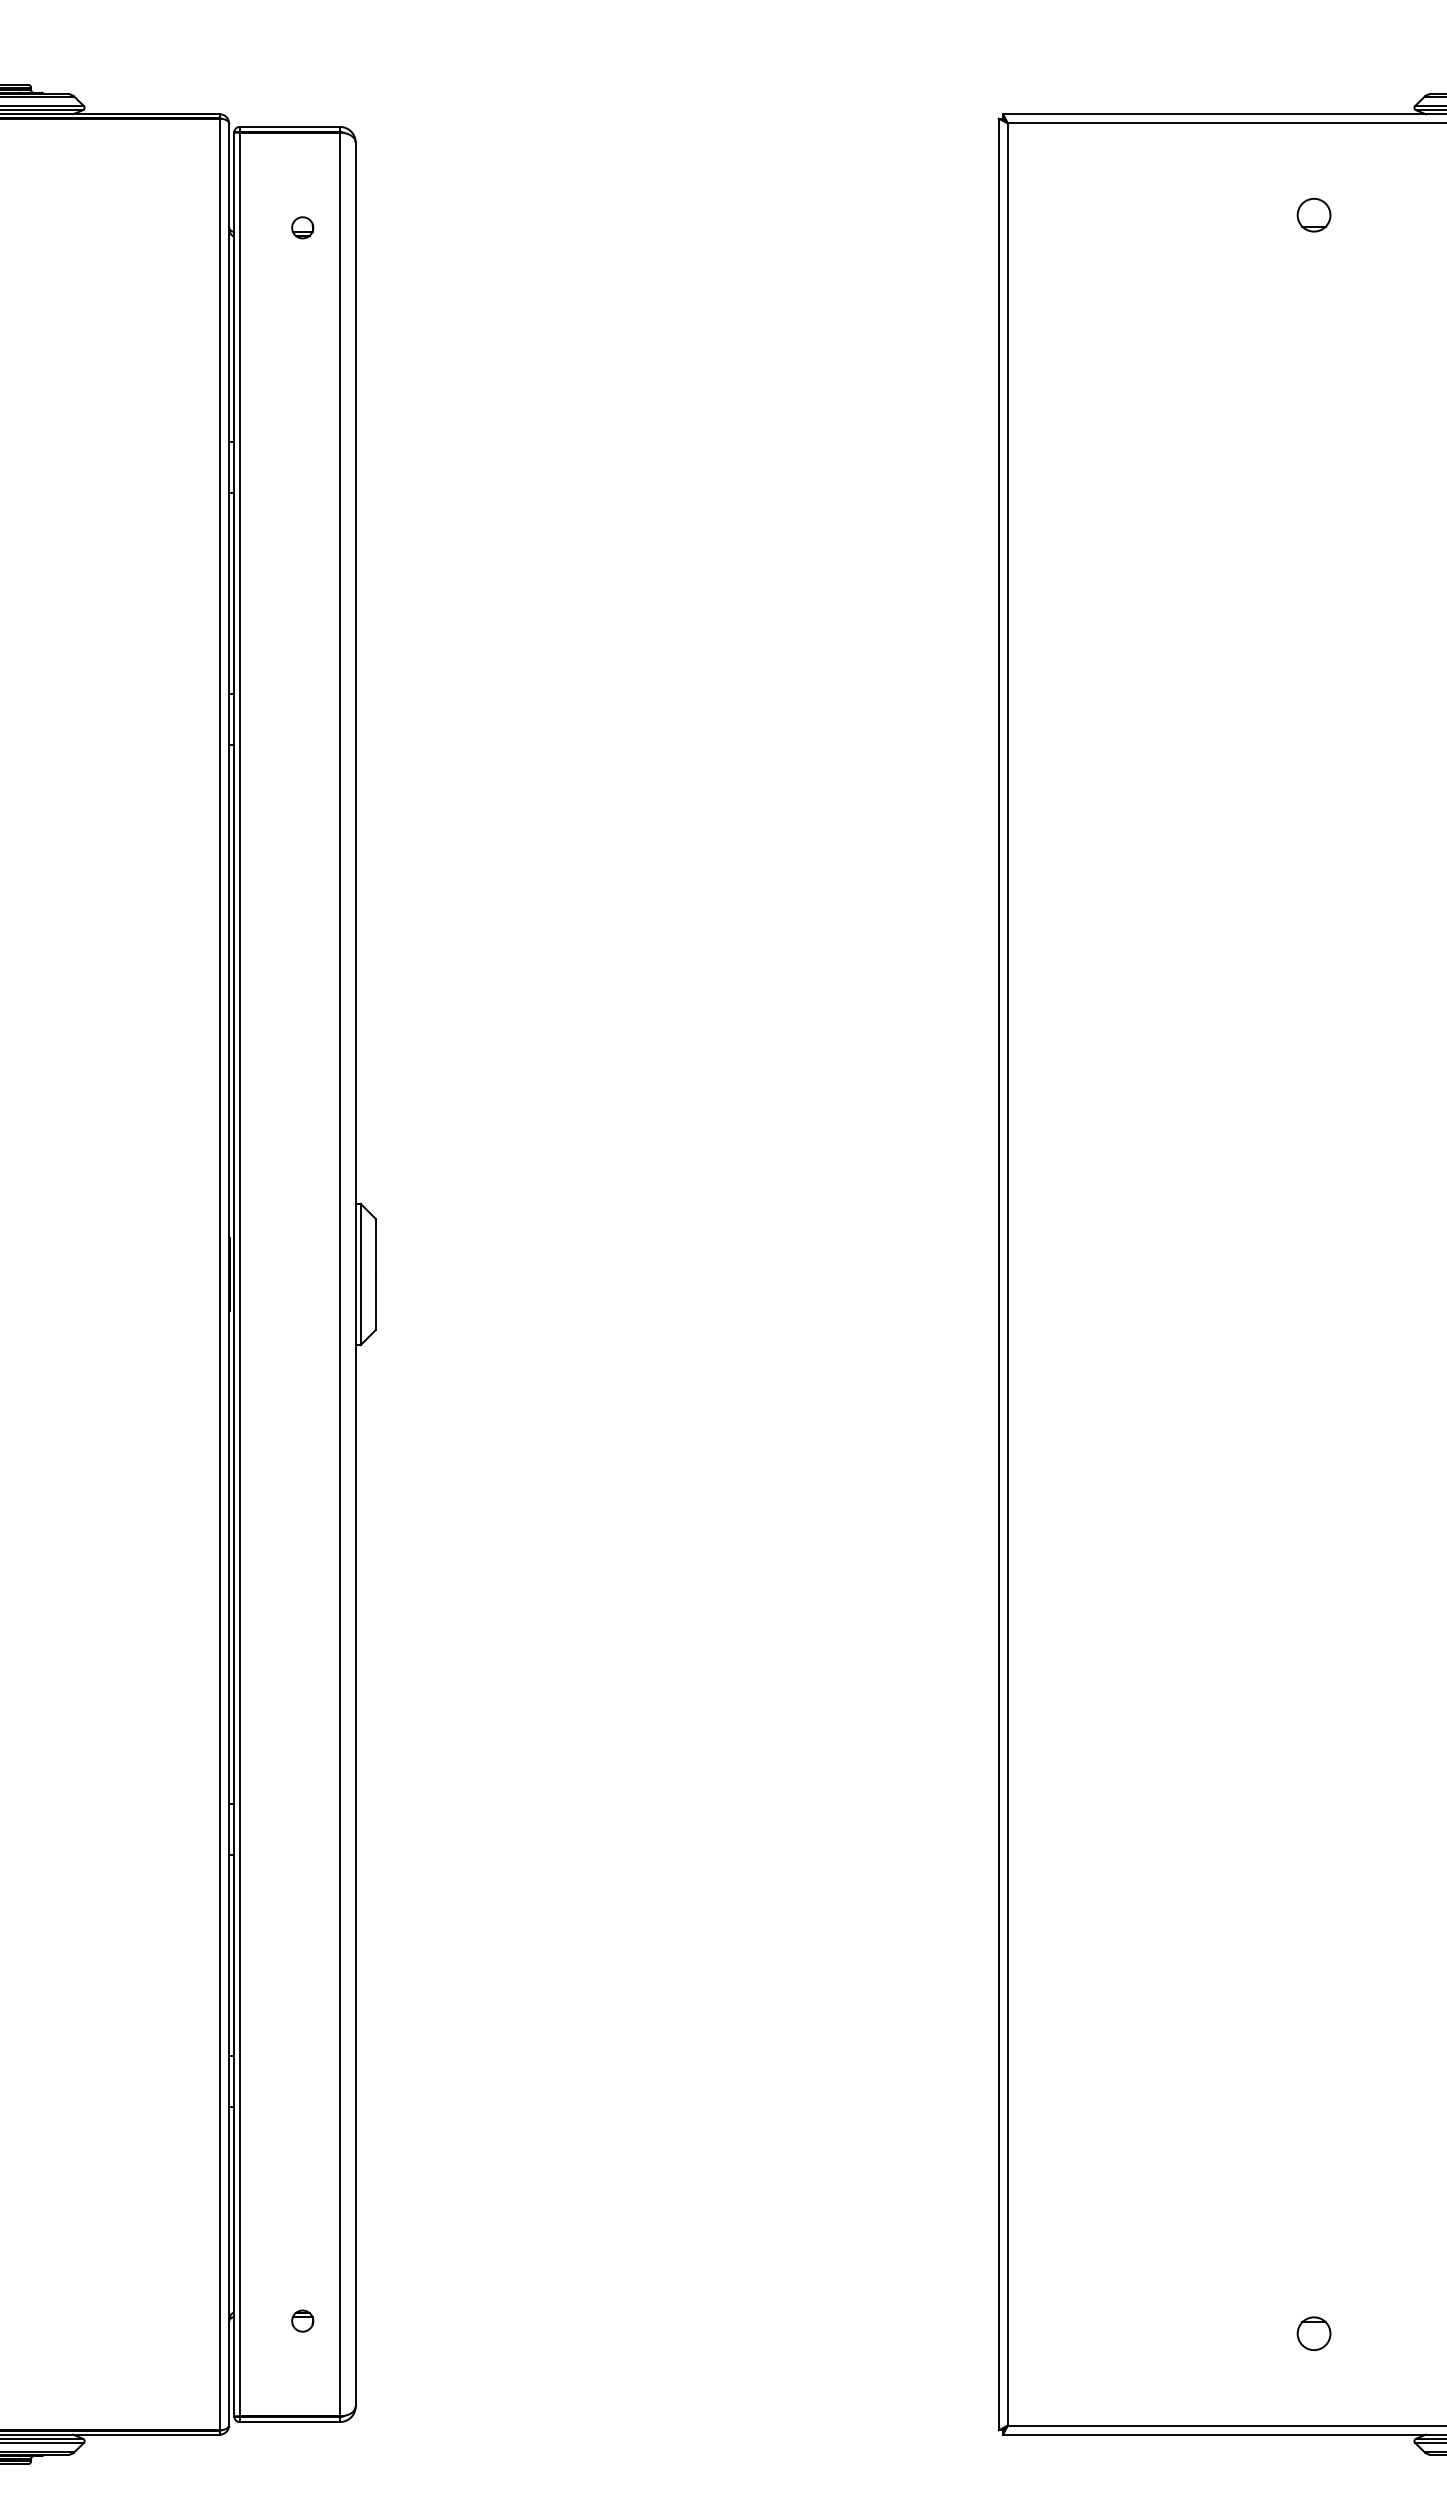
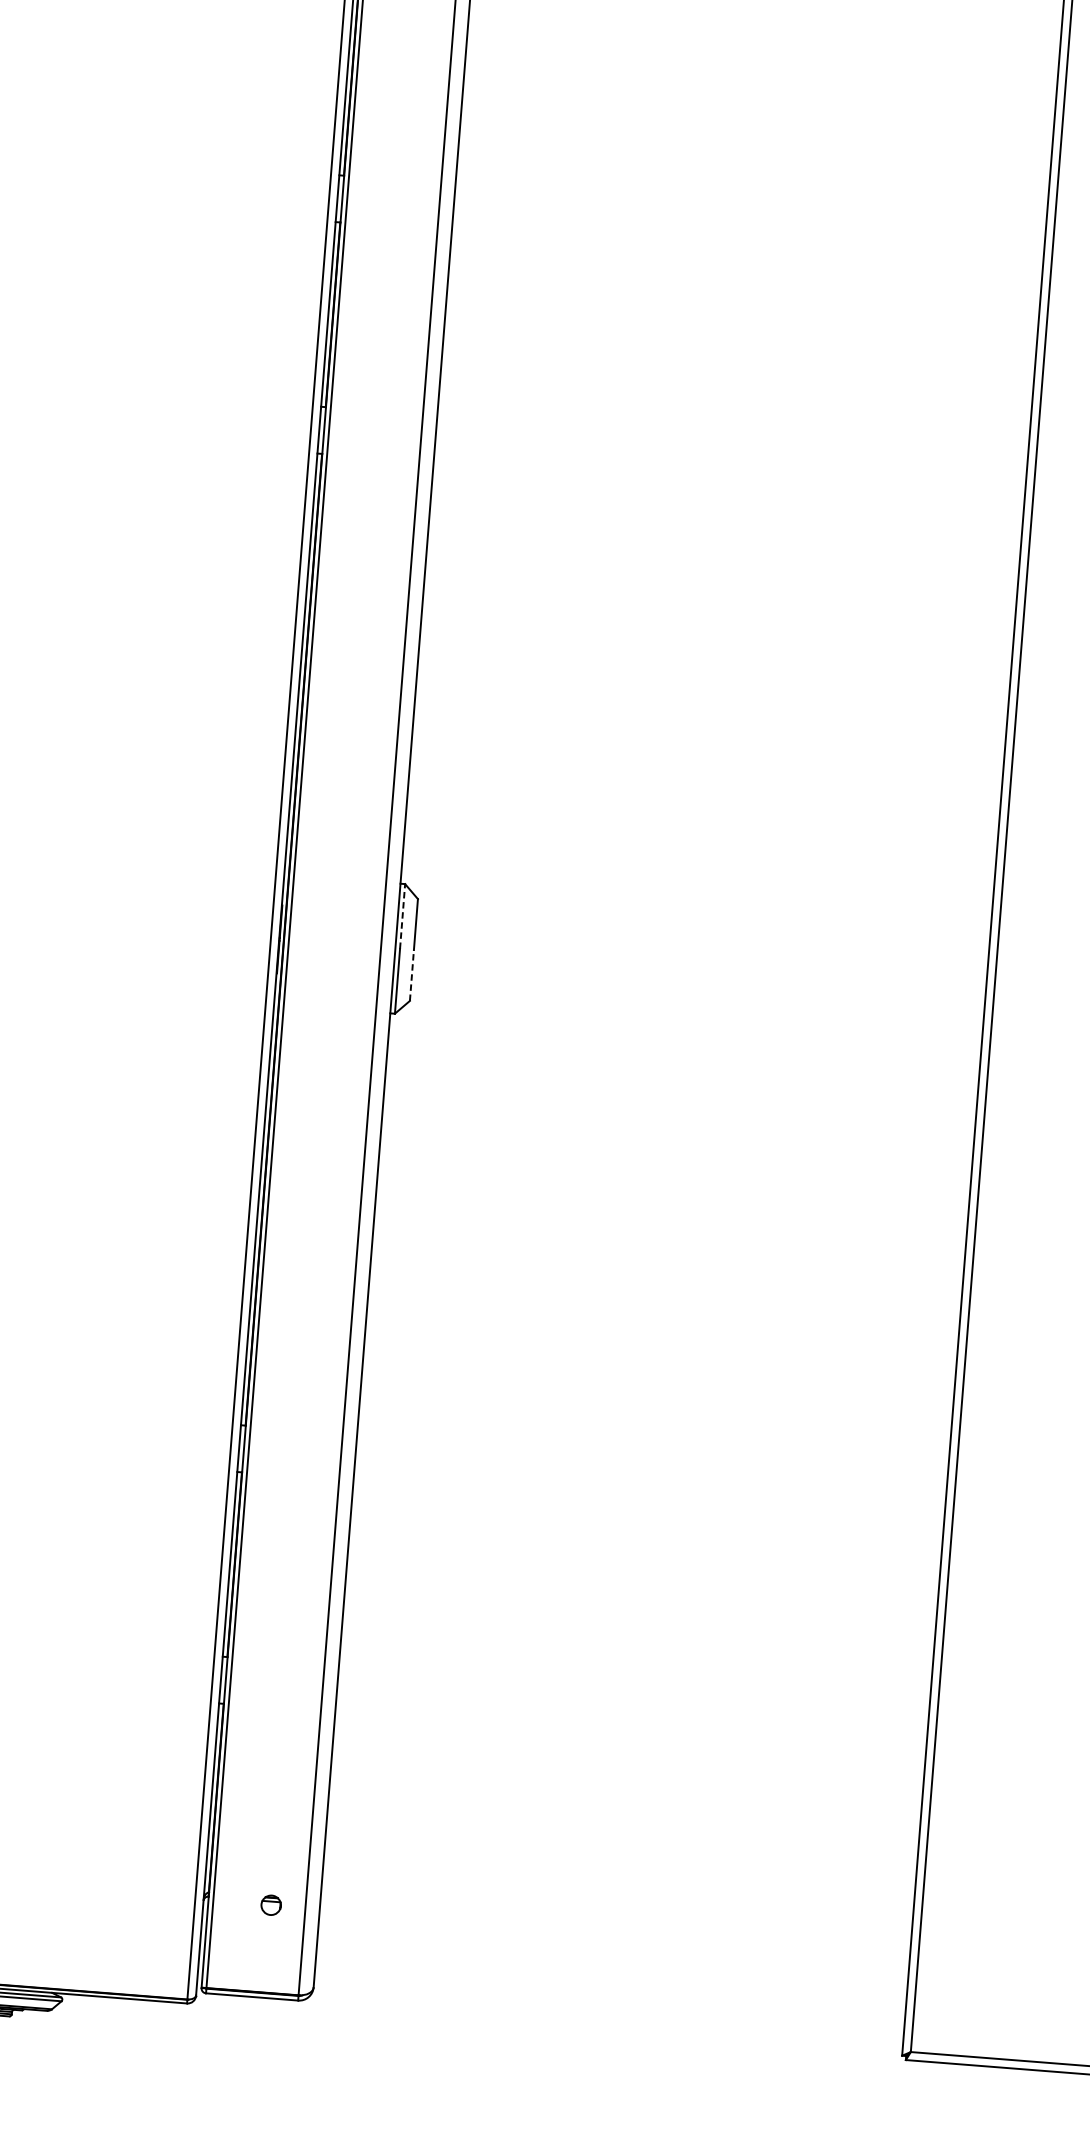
line: (360, 1238) -> (402, 915), solid -> dashed
line: (375, 1302) -> (411, 975), solid -> dashed

